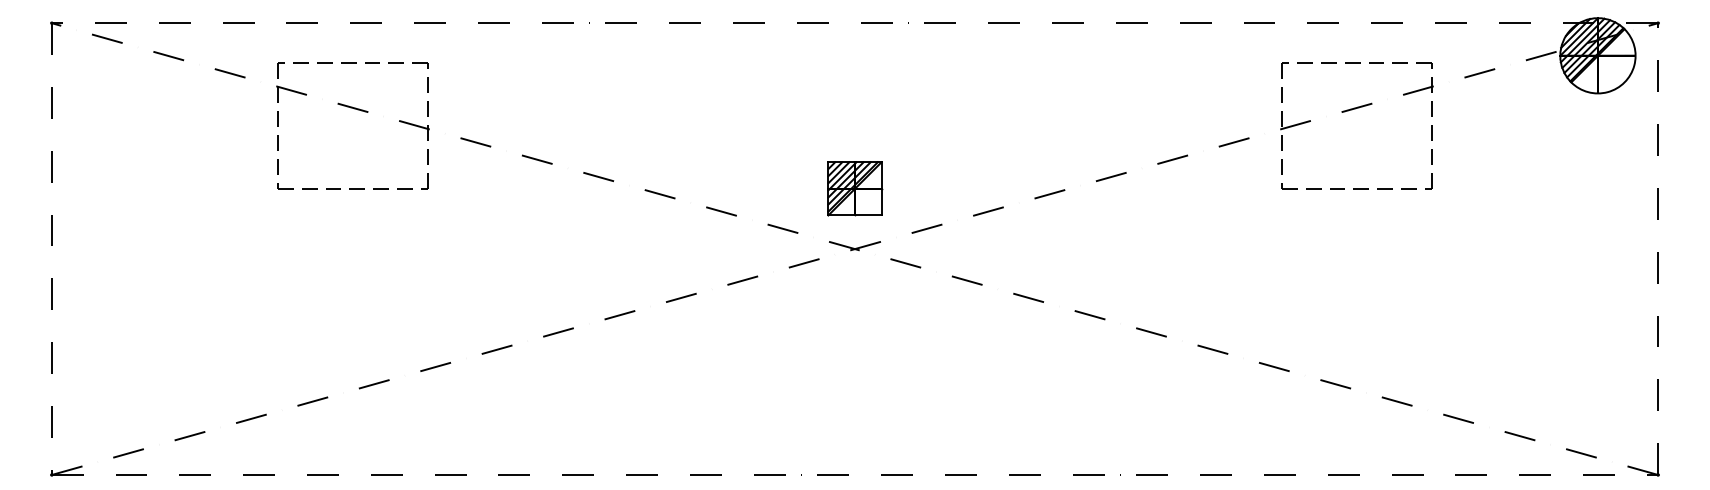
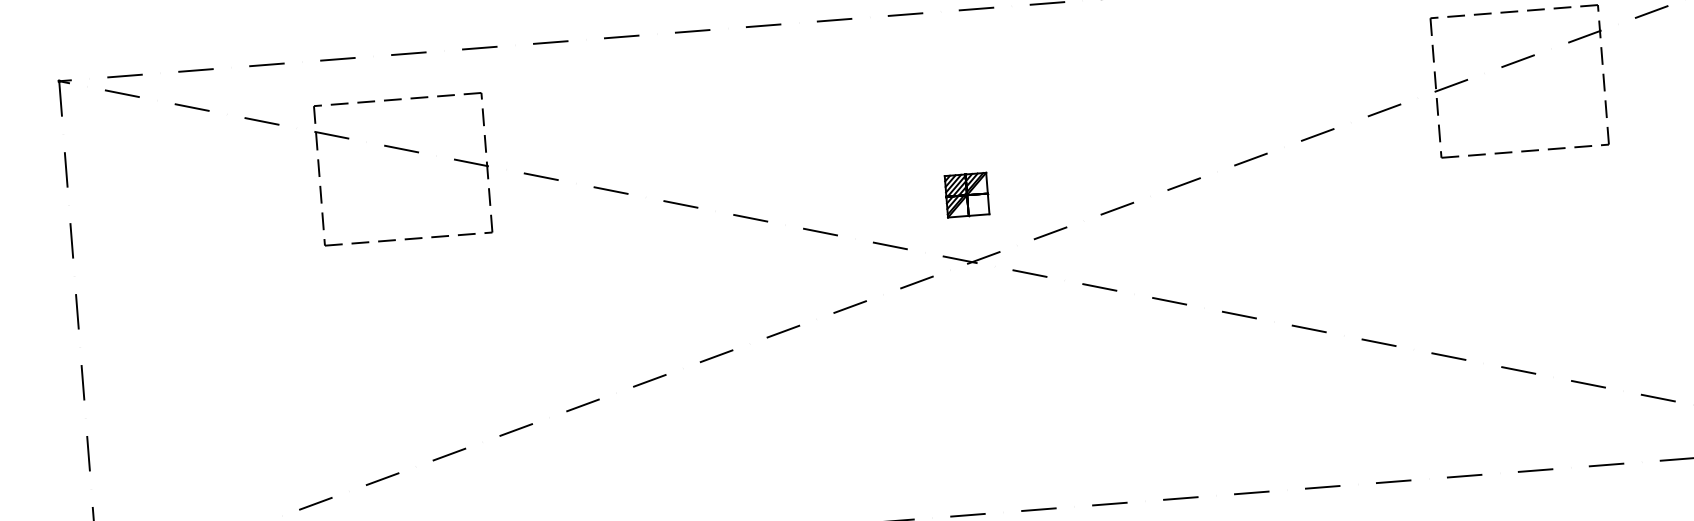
part: (855, 188) -> (967, 194), size x0.7

